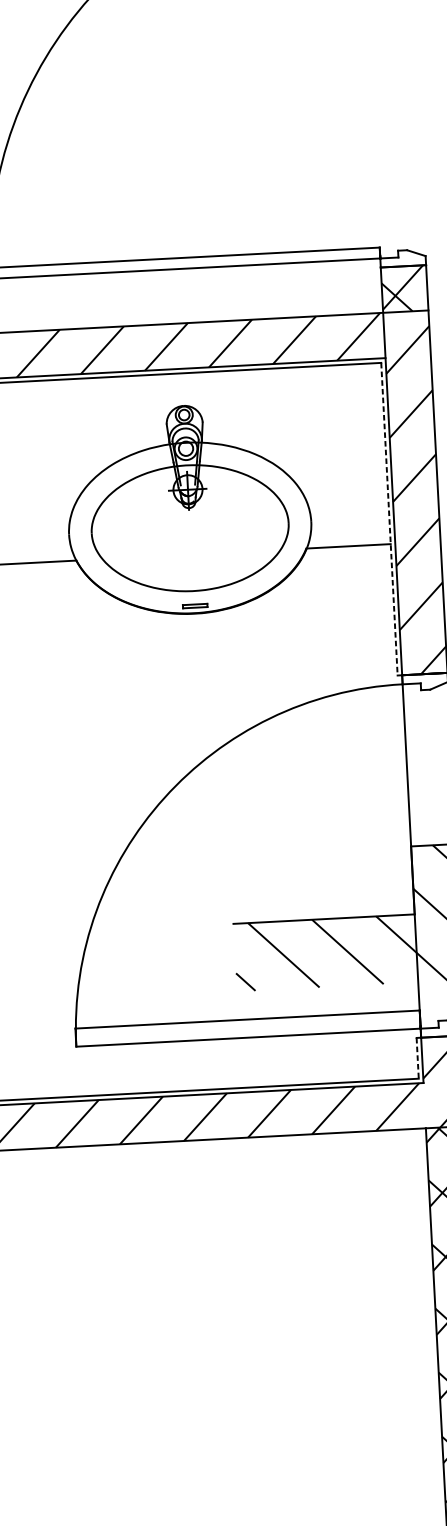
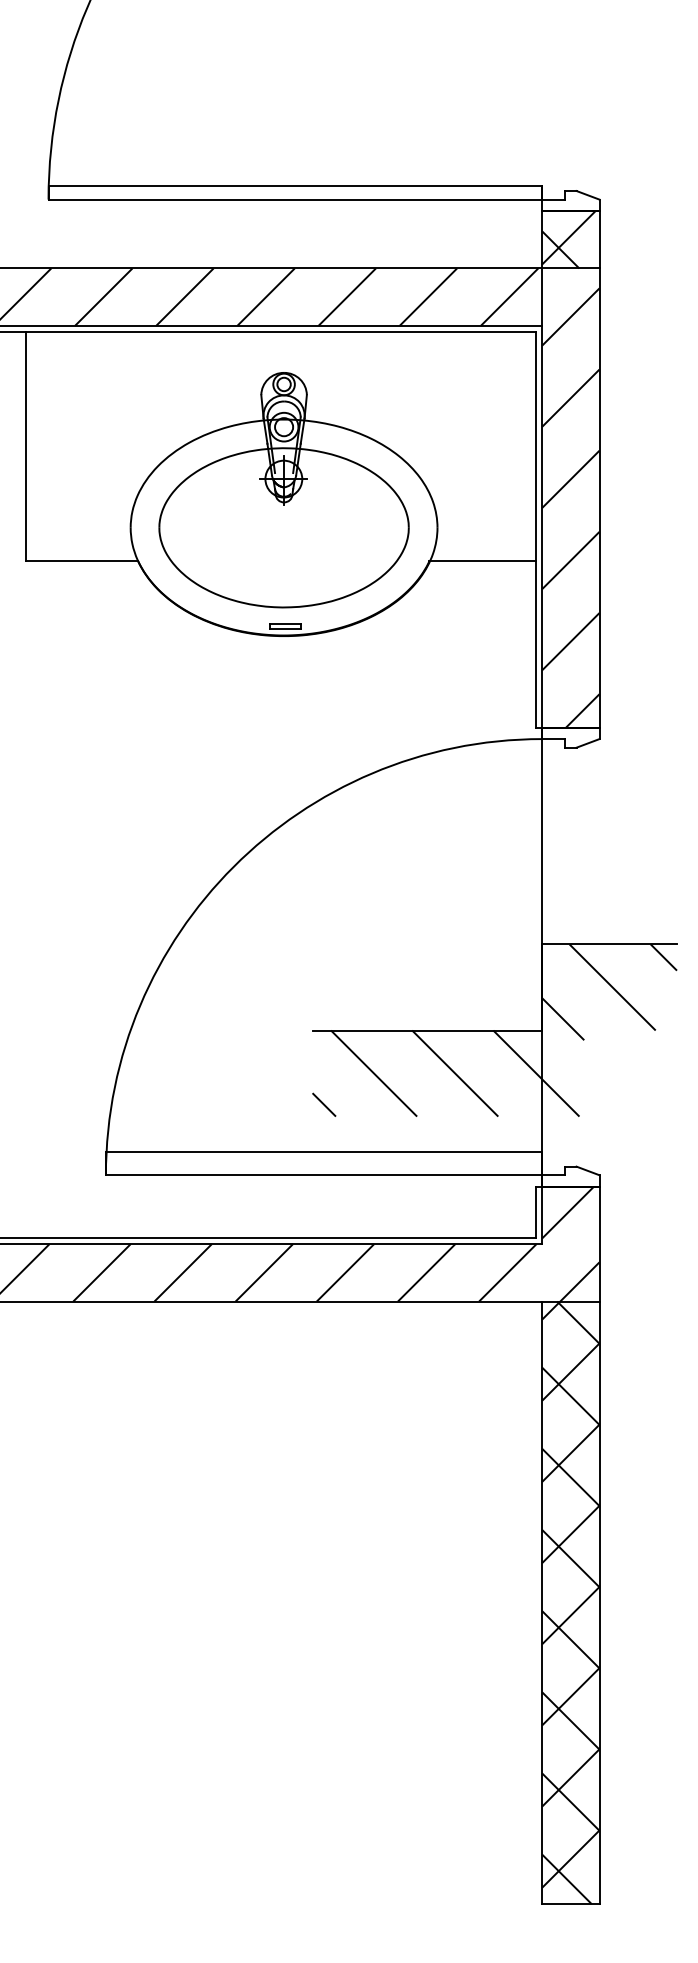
line: (389, 519) -> (536, 529), dashed -> solid
line: (417, 1058) -> (536, 1212), dashed -> solid

